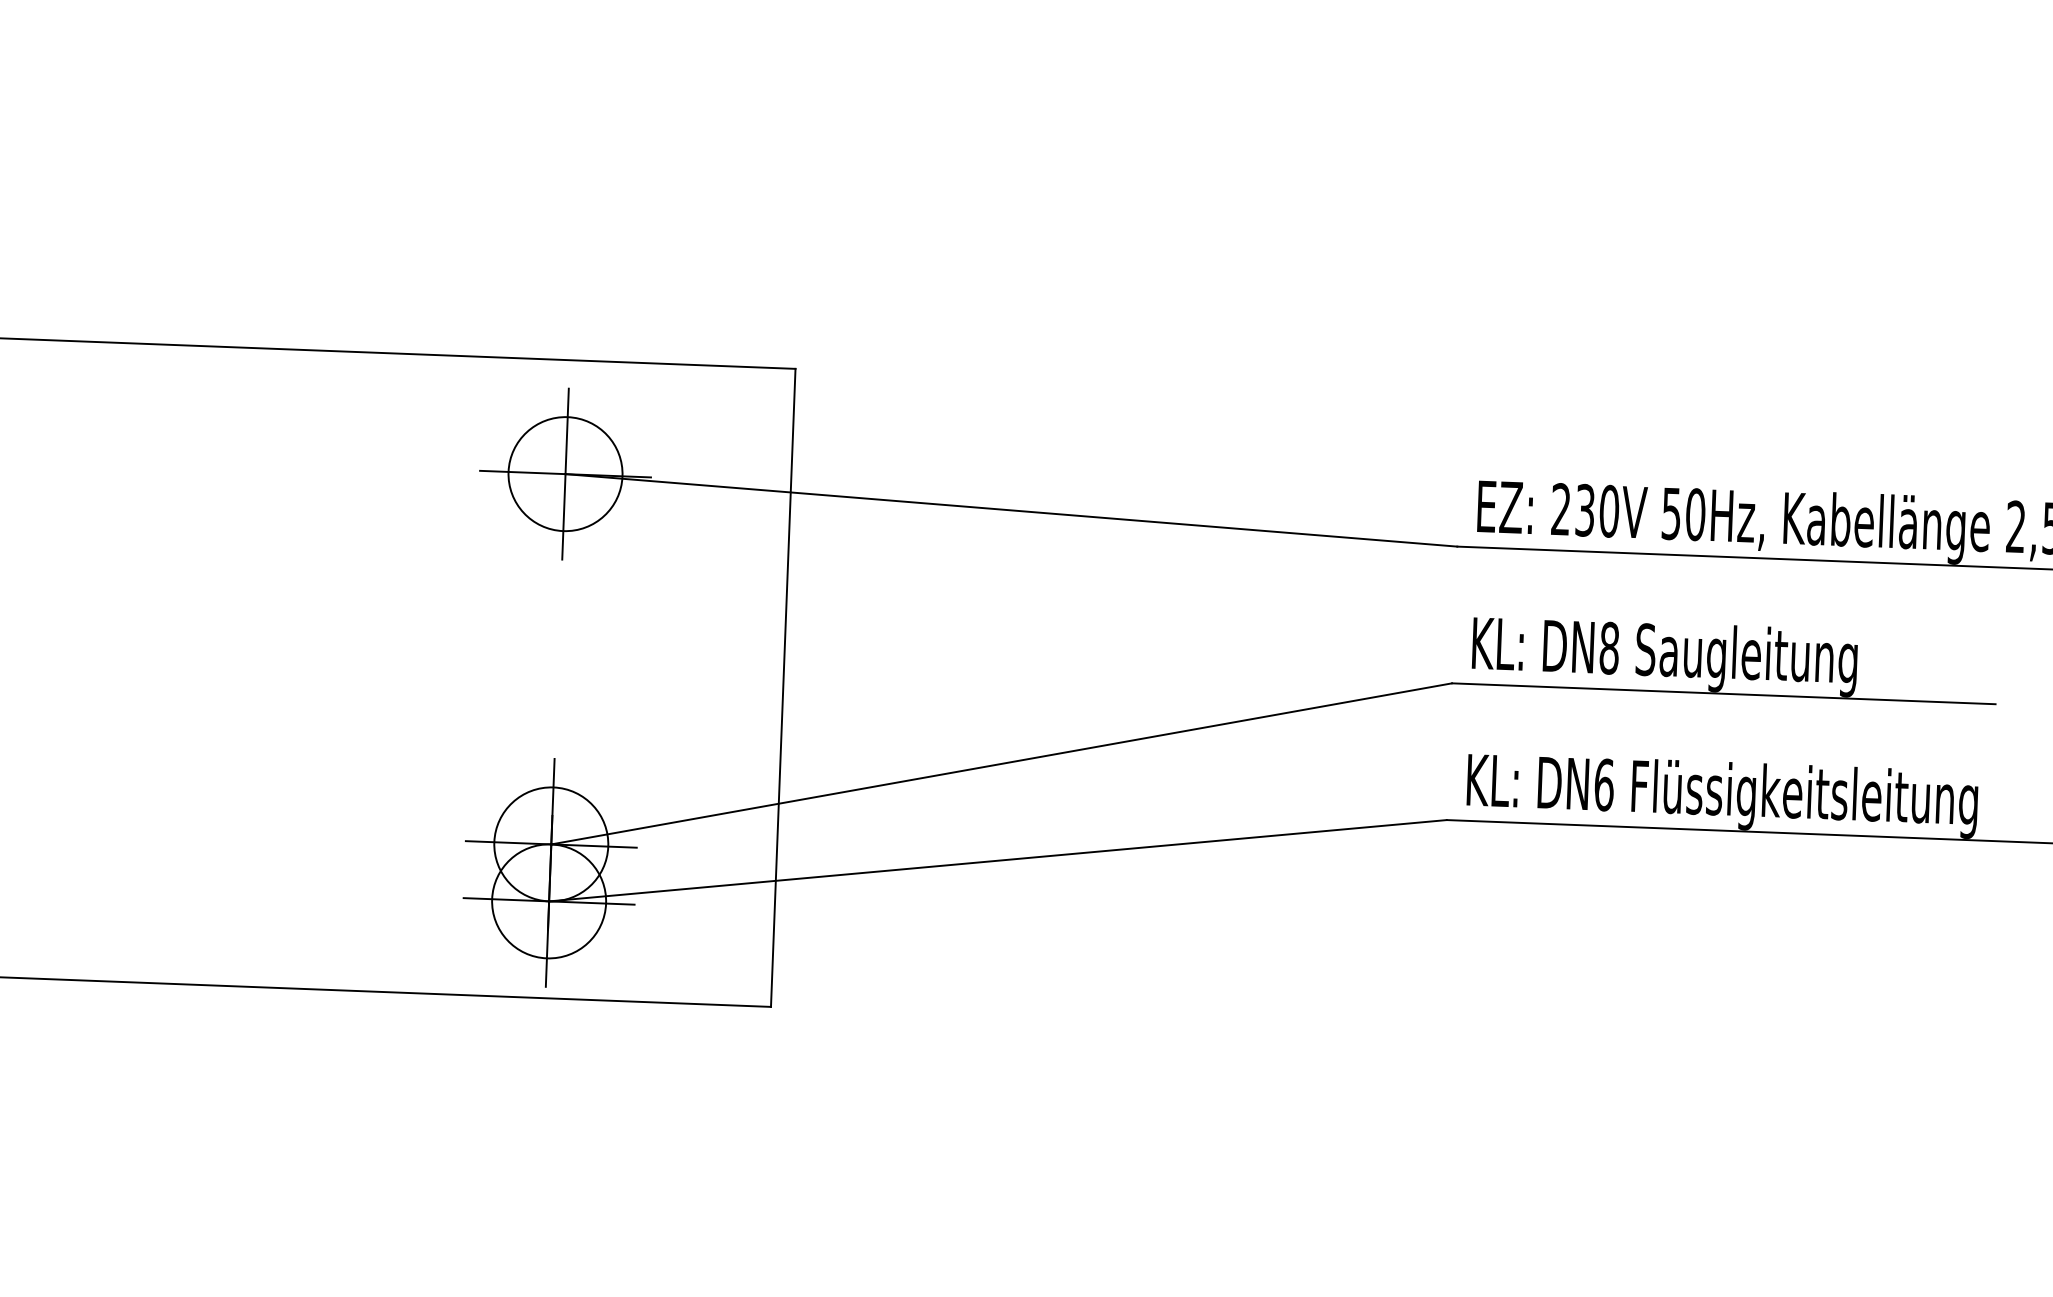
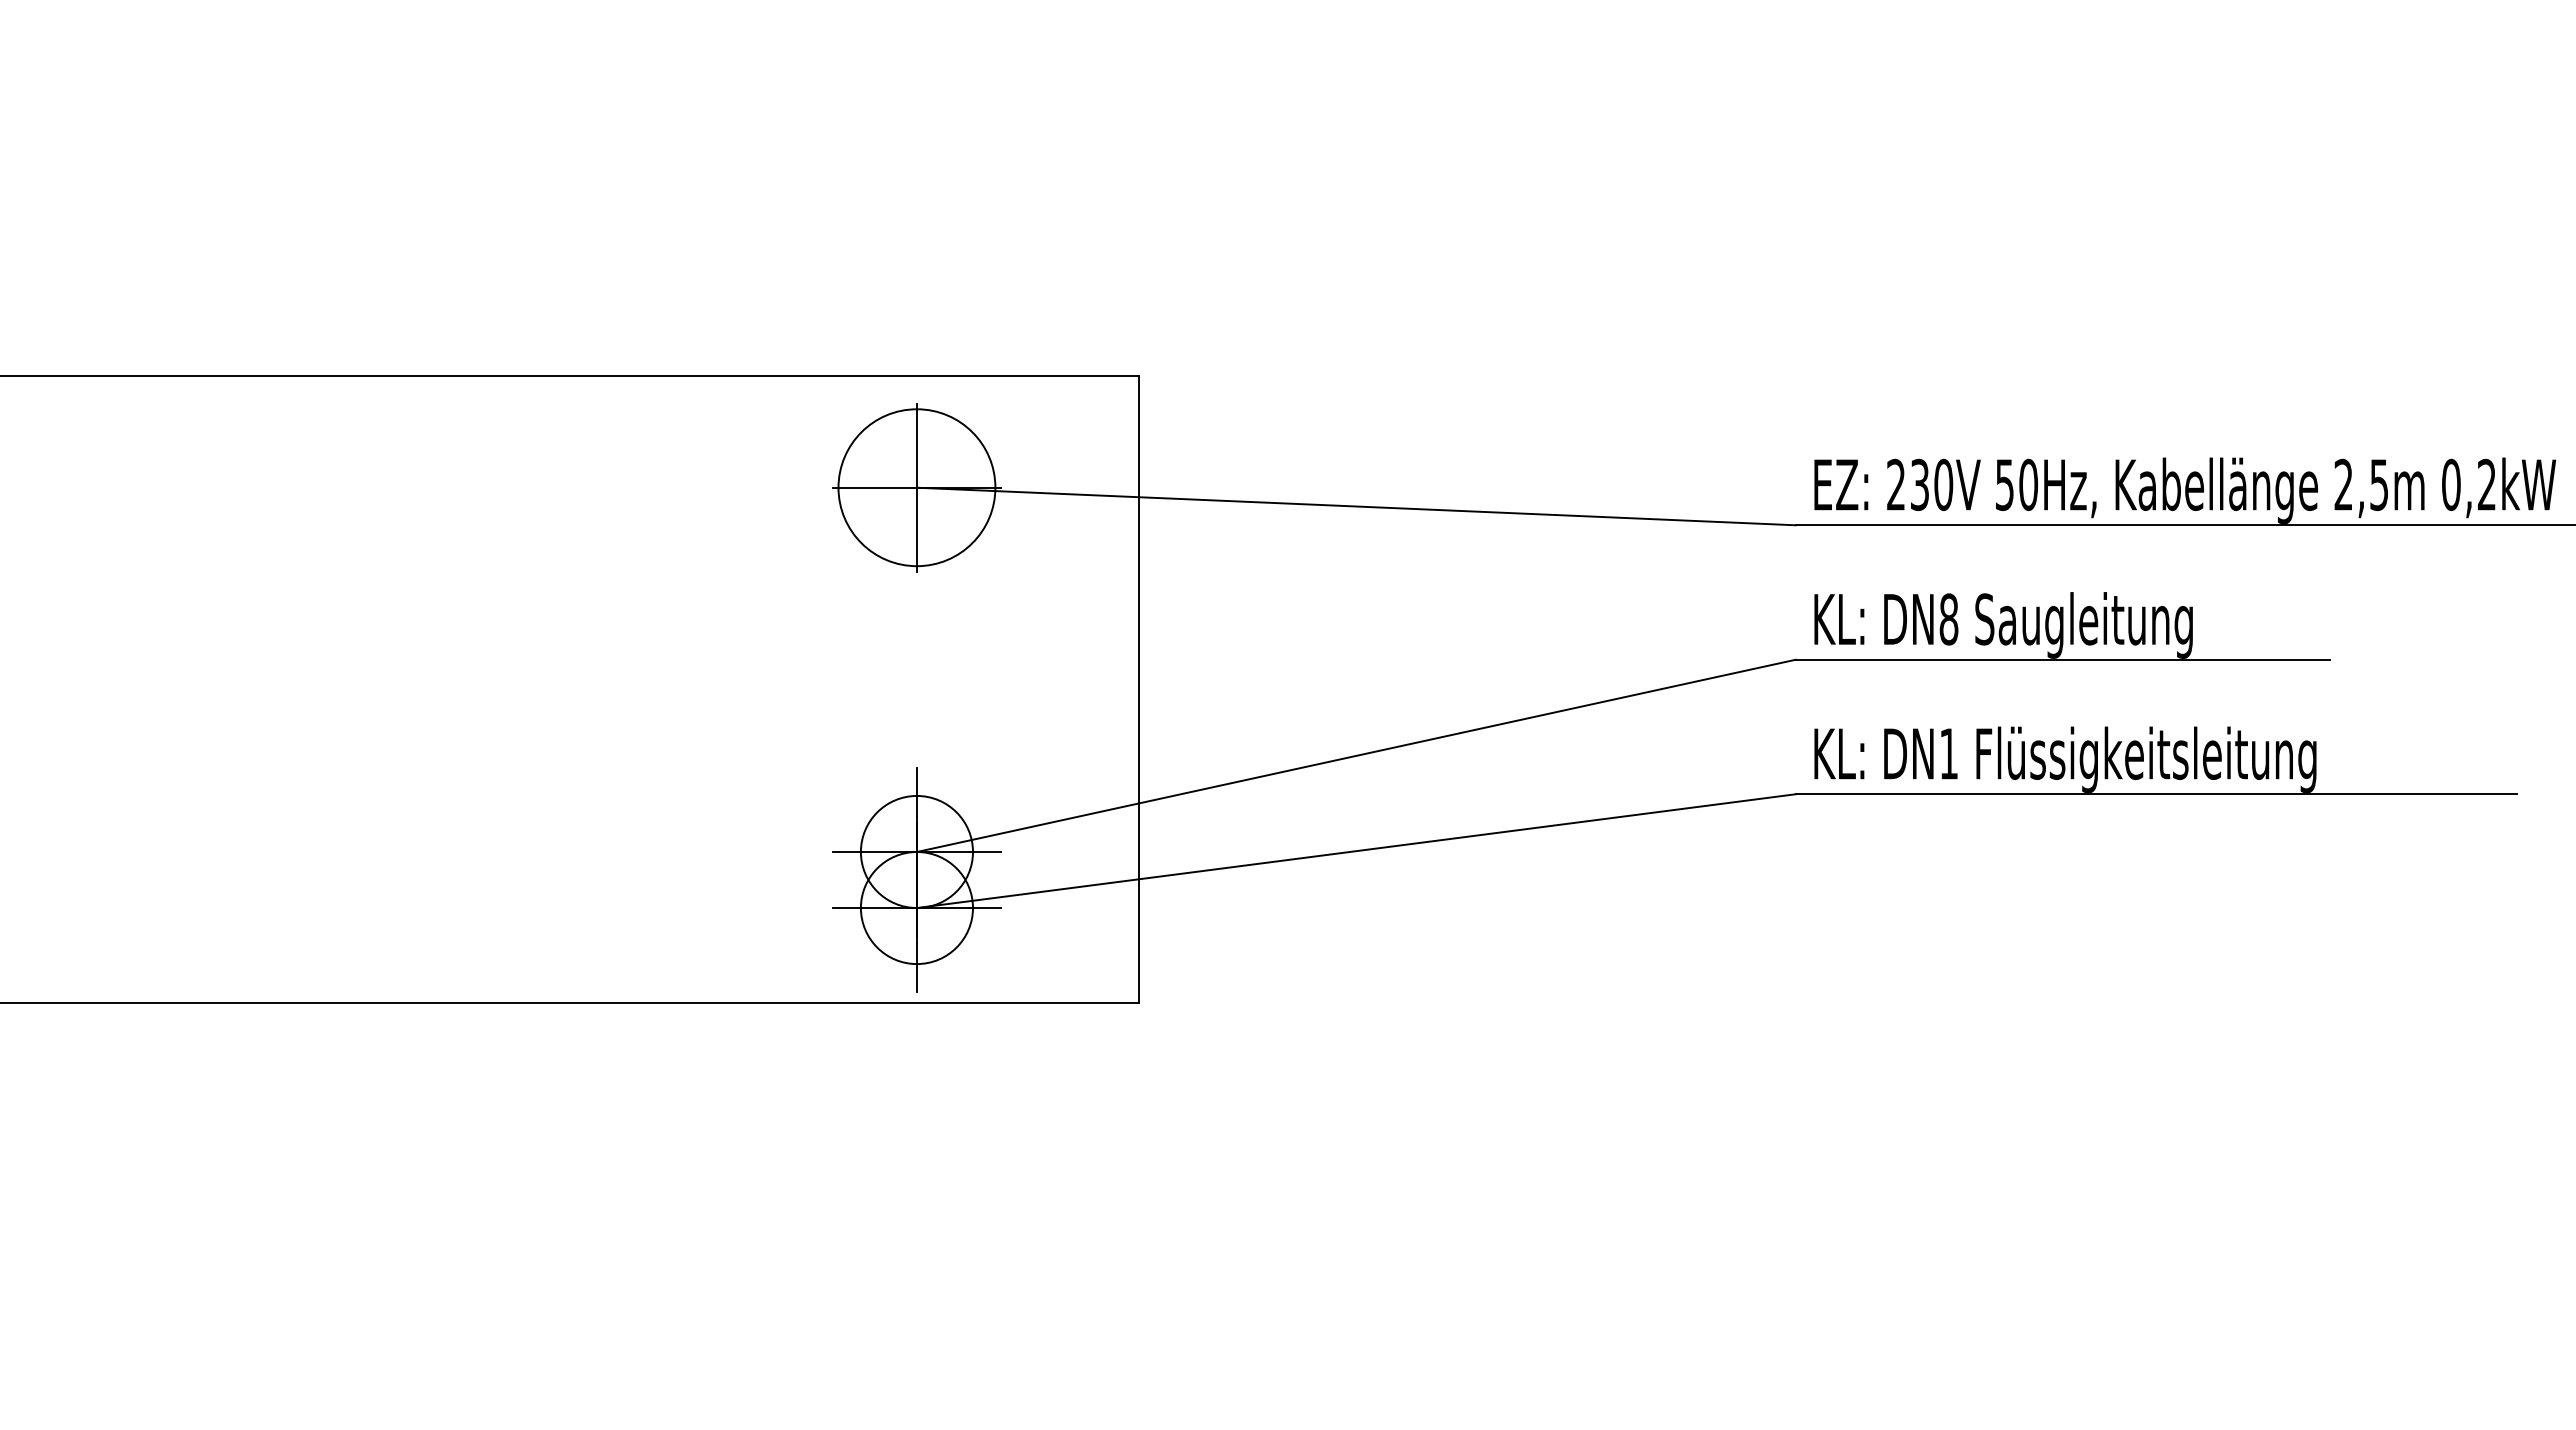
circle: (565, 473) -> (916, 487), size x1.4
text: (1603, 784) -> (1948, 753), DN6 -> DN1

